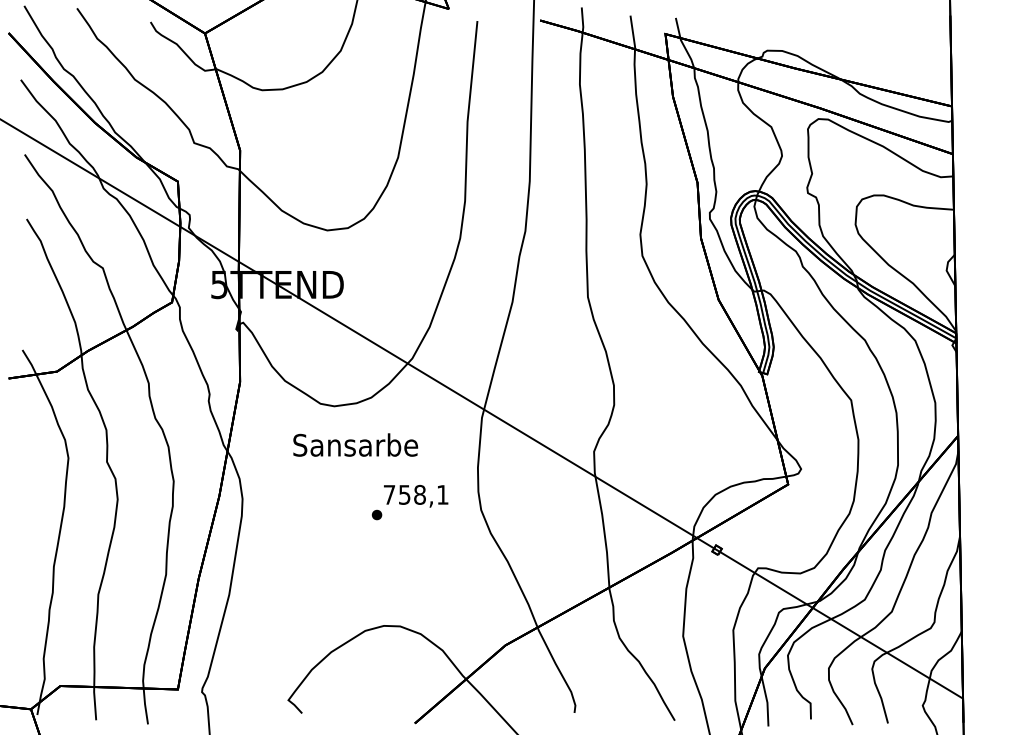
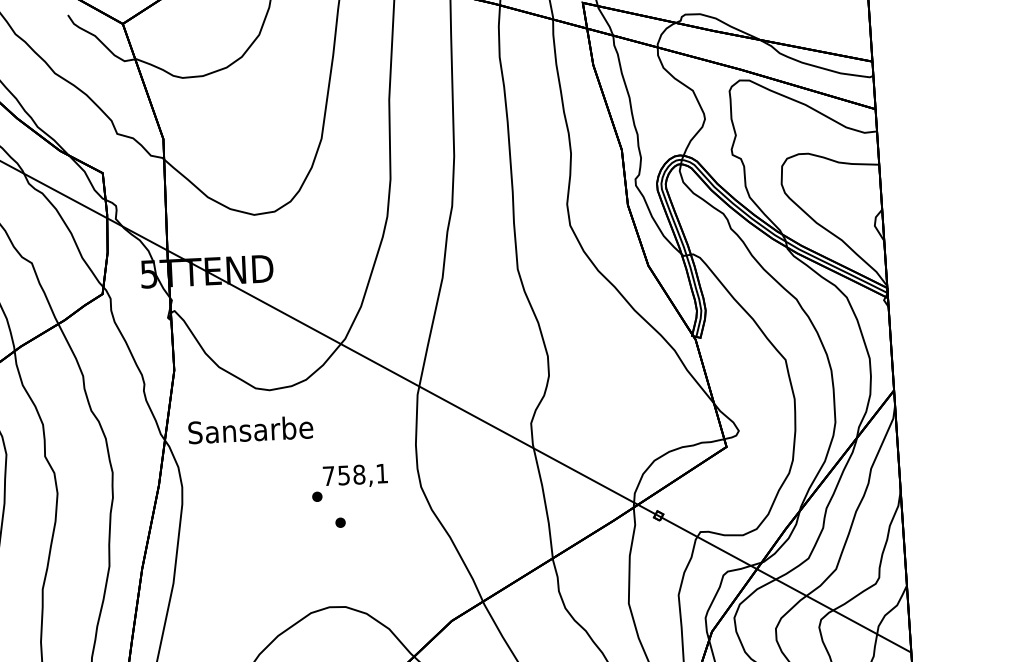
text: (355, 444) -> (250, 429), moved
part: (399, 541) -> (341, 522), added

